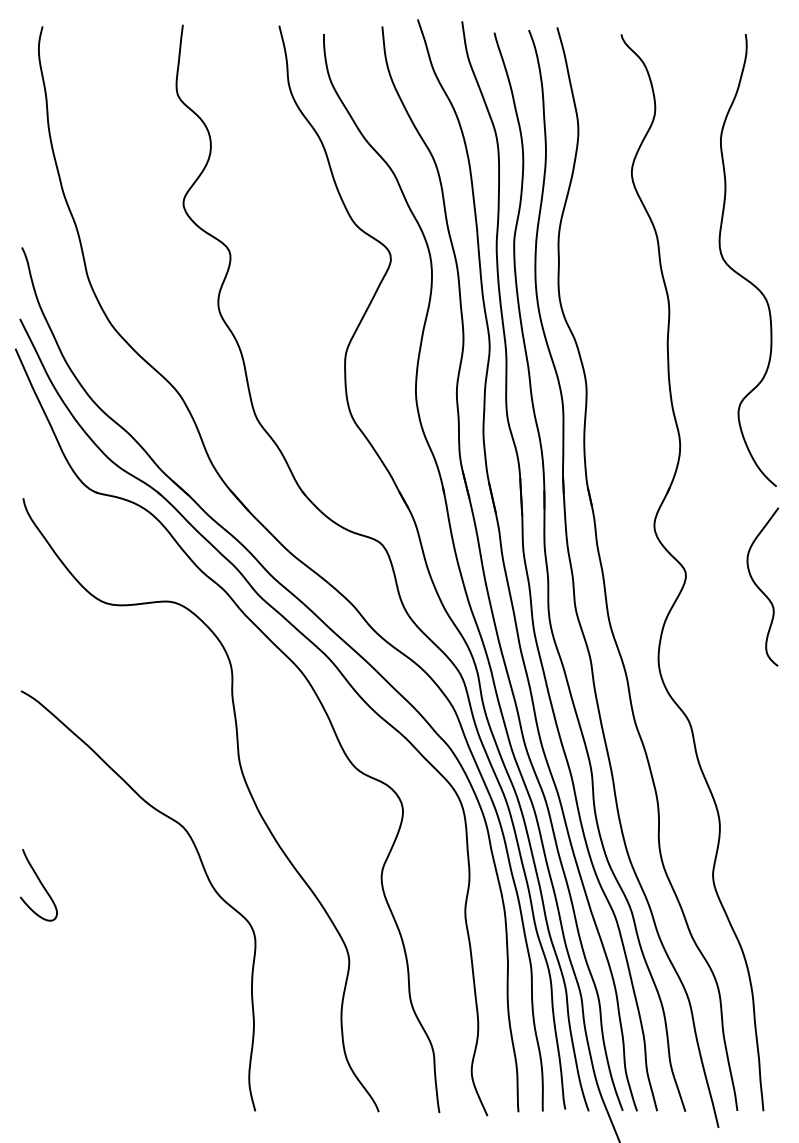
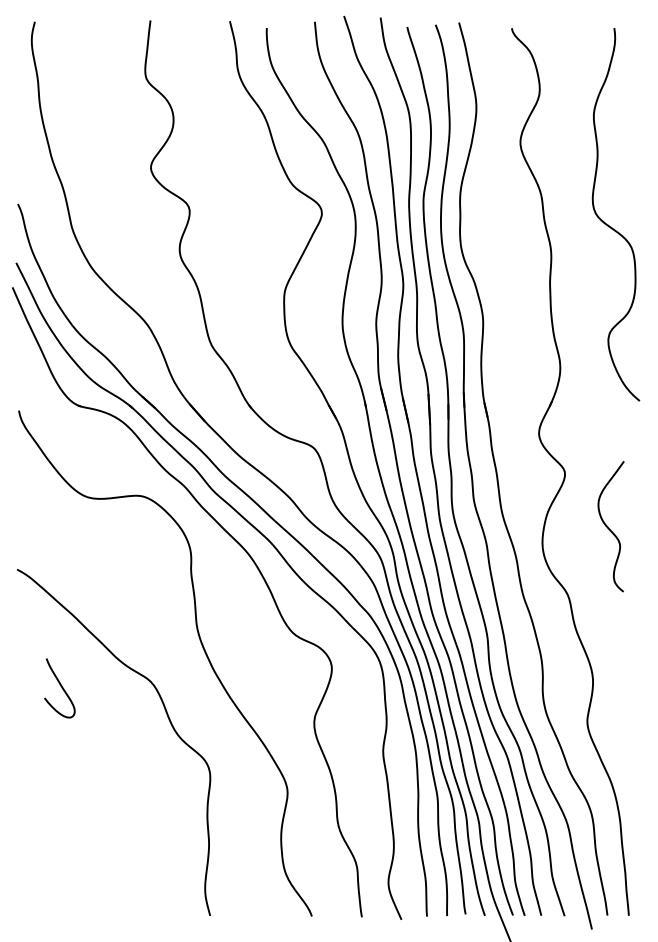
curve: (760, 588) -> (609, 527), moved
curve: (40, 883) -> (61, 686), moved

